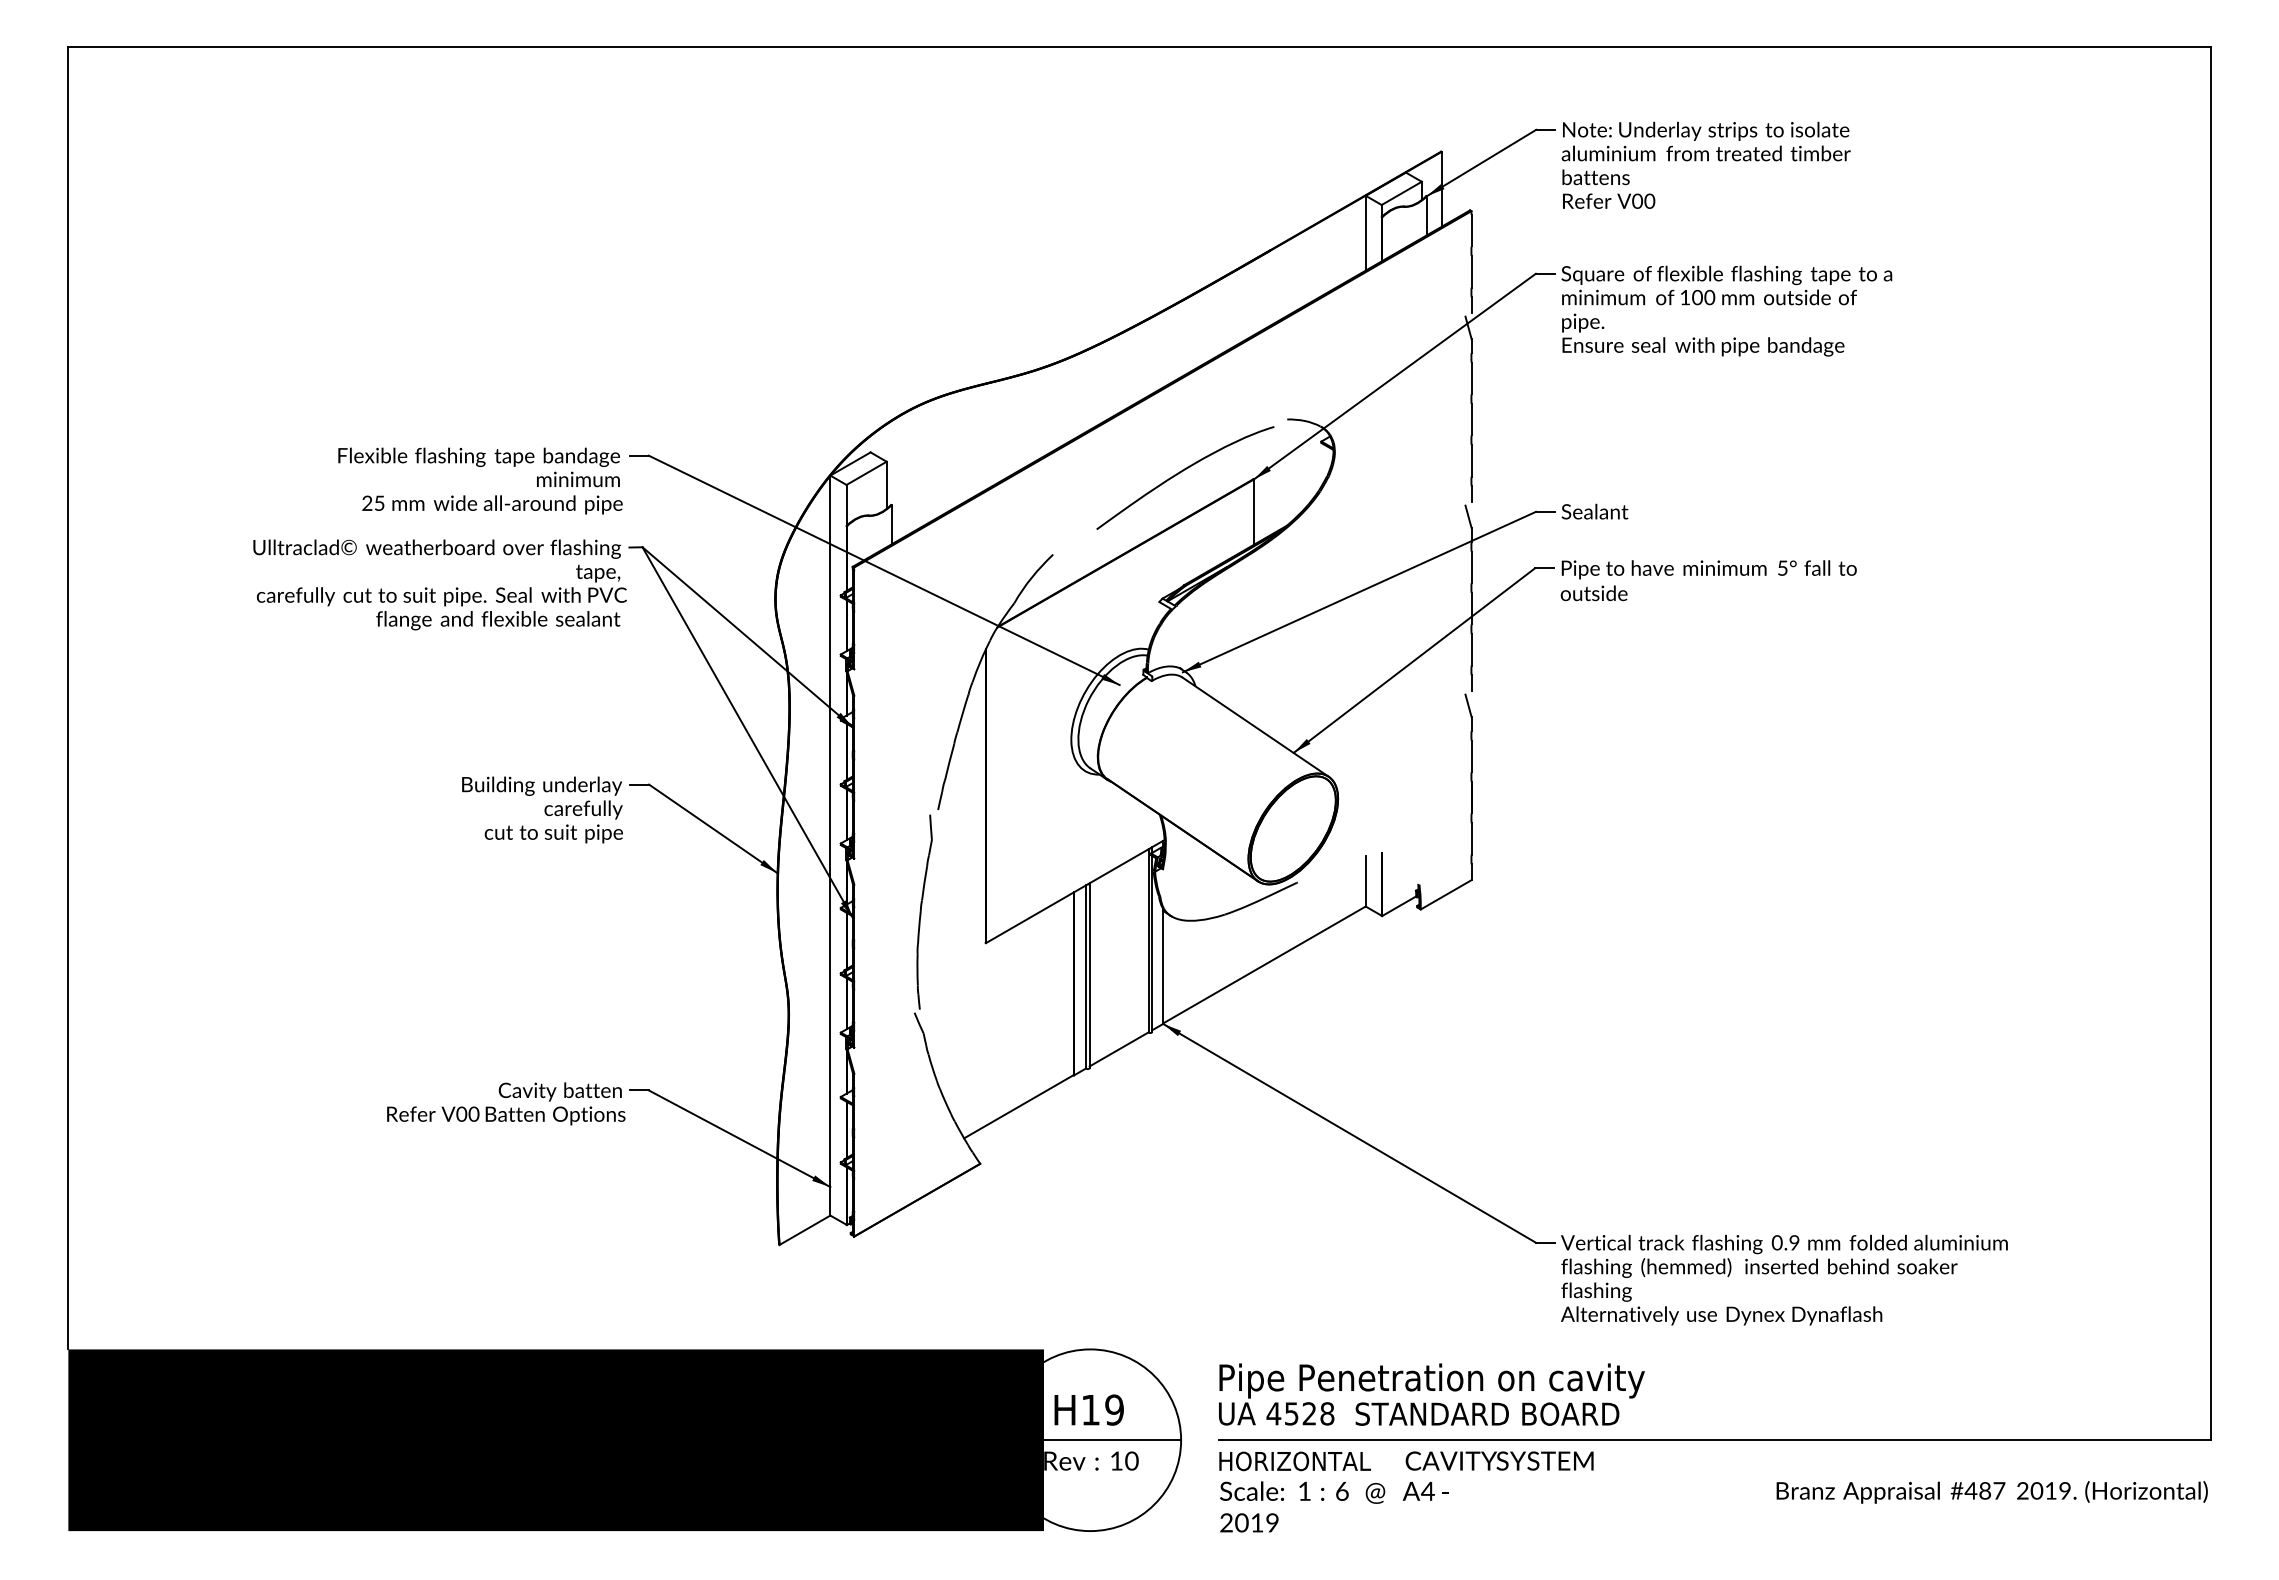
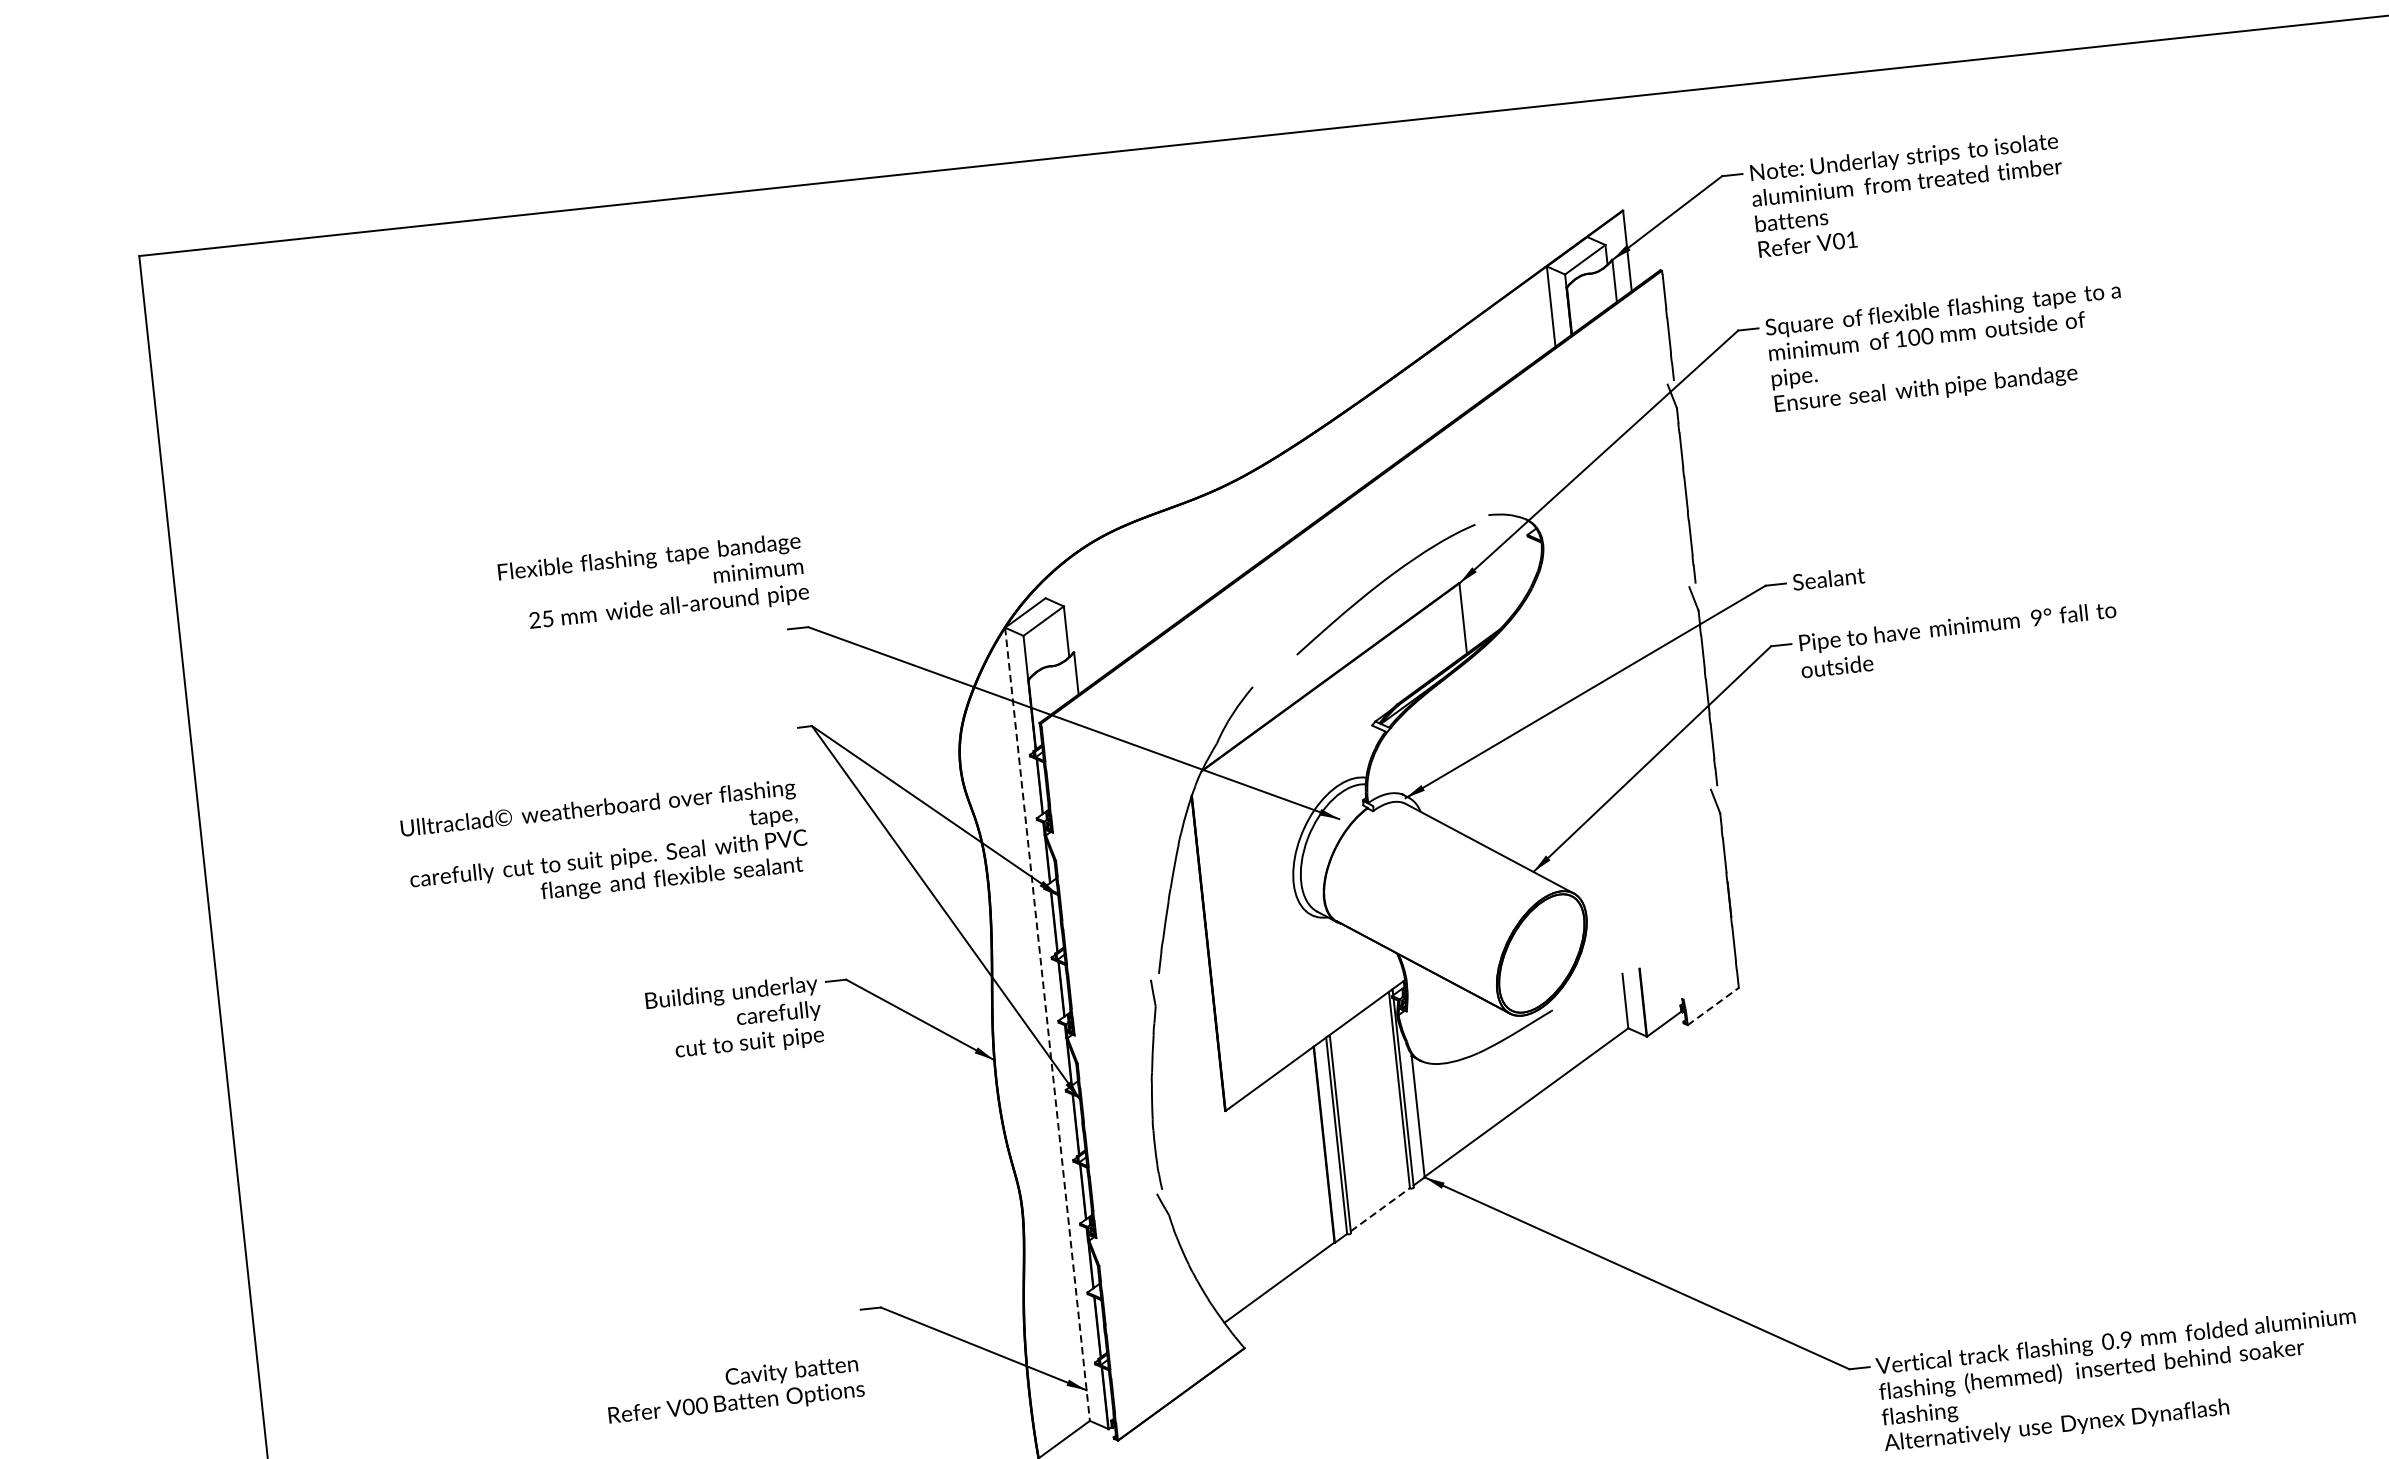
text: (1649, 200) -> (1851, 239), V00 -> V01
text: (480, 480) -> (653, 582), moved
text: (1782, 567) -> (2036, 617), 5° -> 9°
text: (439, 584) -> (604, 847), moved
line: (830, 845) -> (1047, 1024), solid -> dashed
line: (1446, 894) -> (1713, 1006), solid -> dashed
line: (1119, 1049) -> (1380, 1209), solid -> dashed
text: (506, 1103) -> (735, 1390), moved

